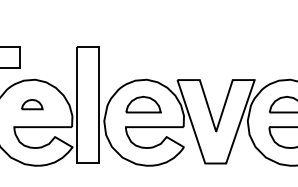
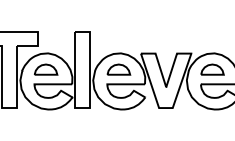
part: (32, 104) -> (46, 69), size x1.67

